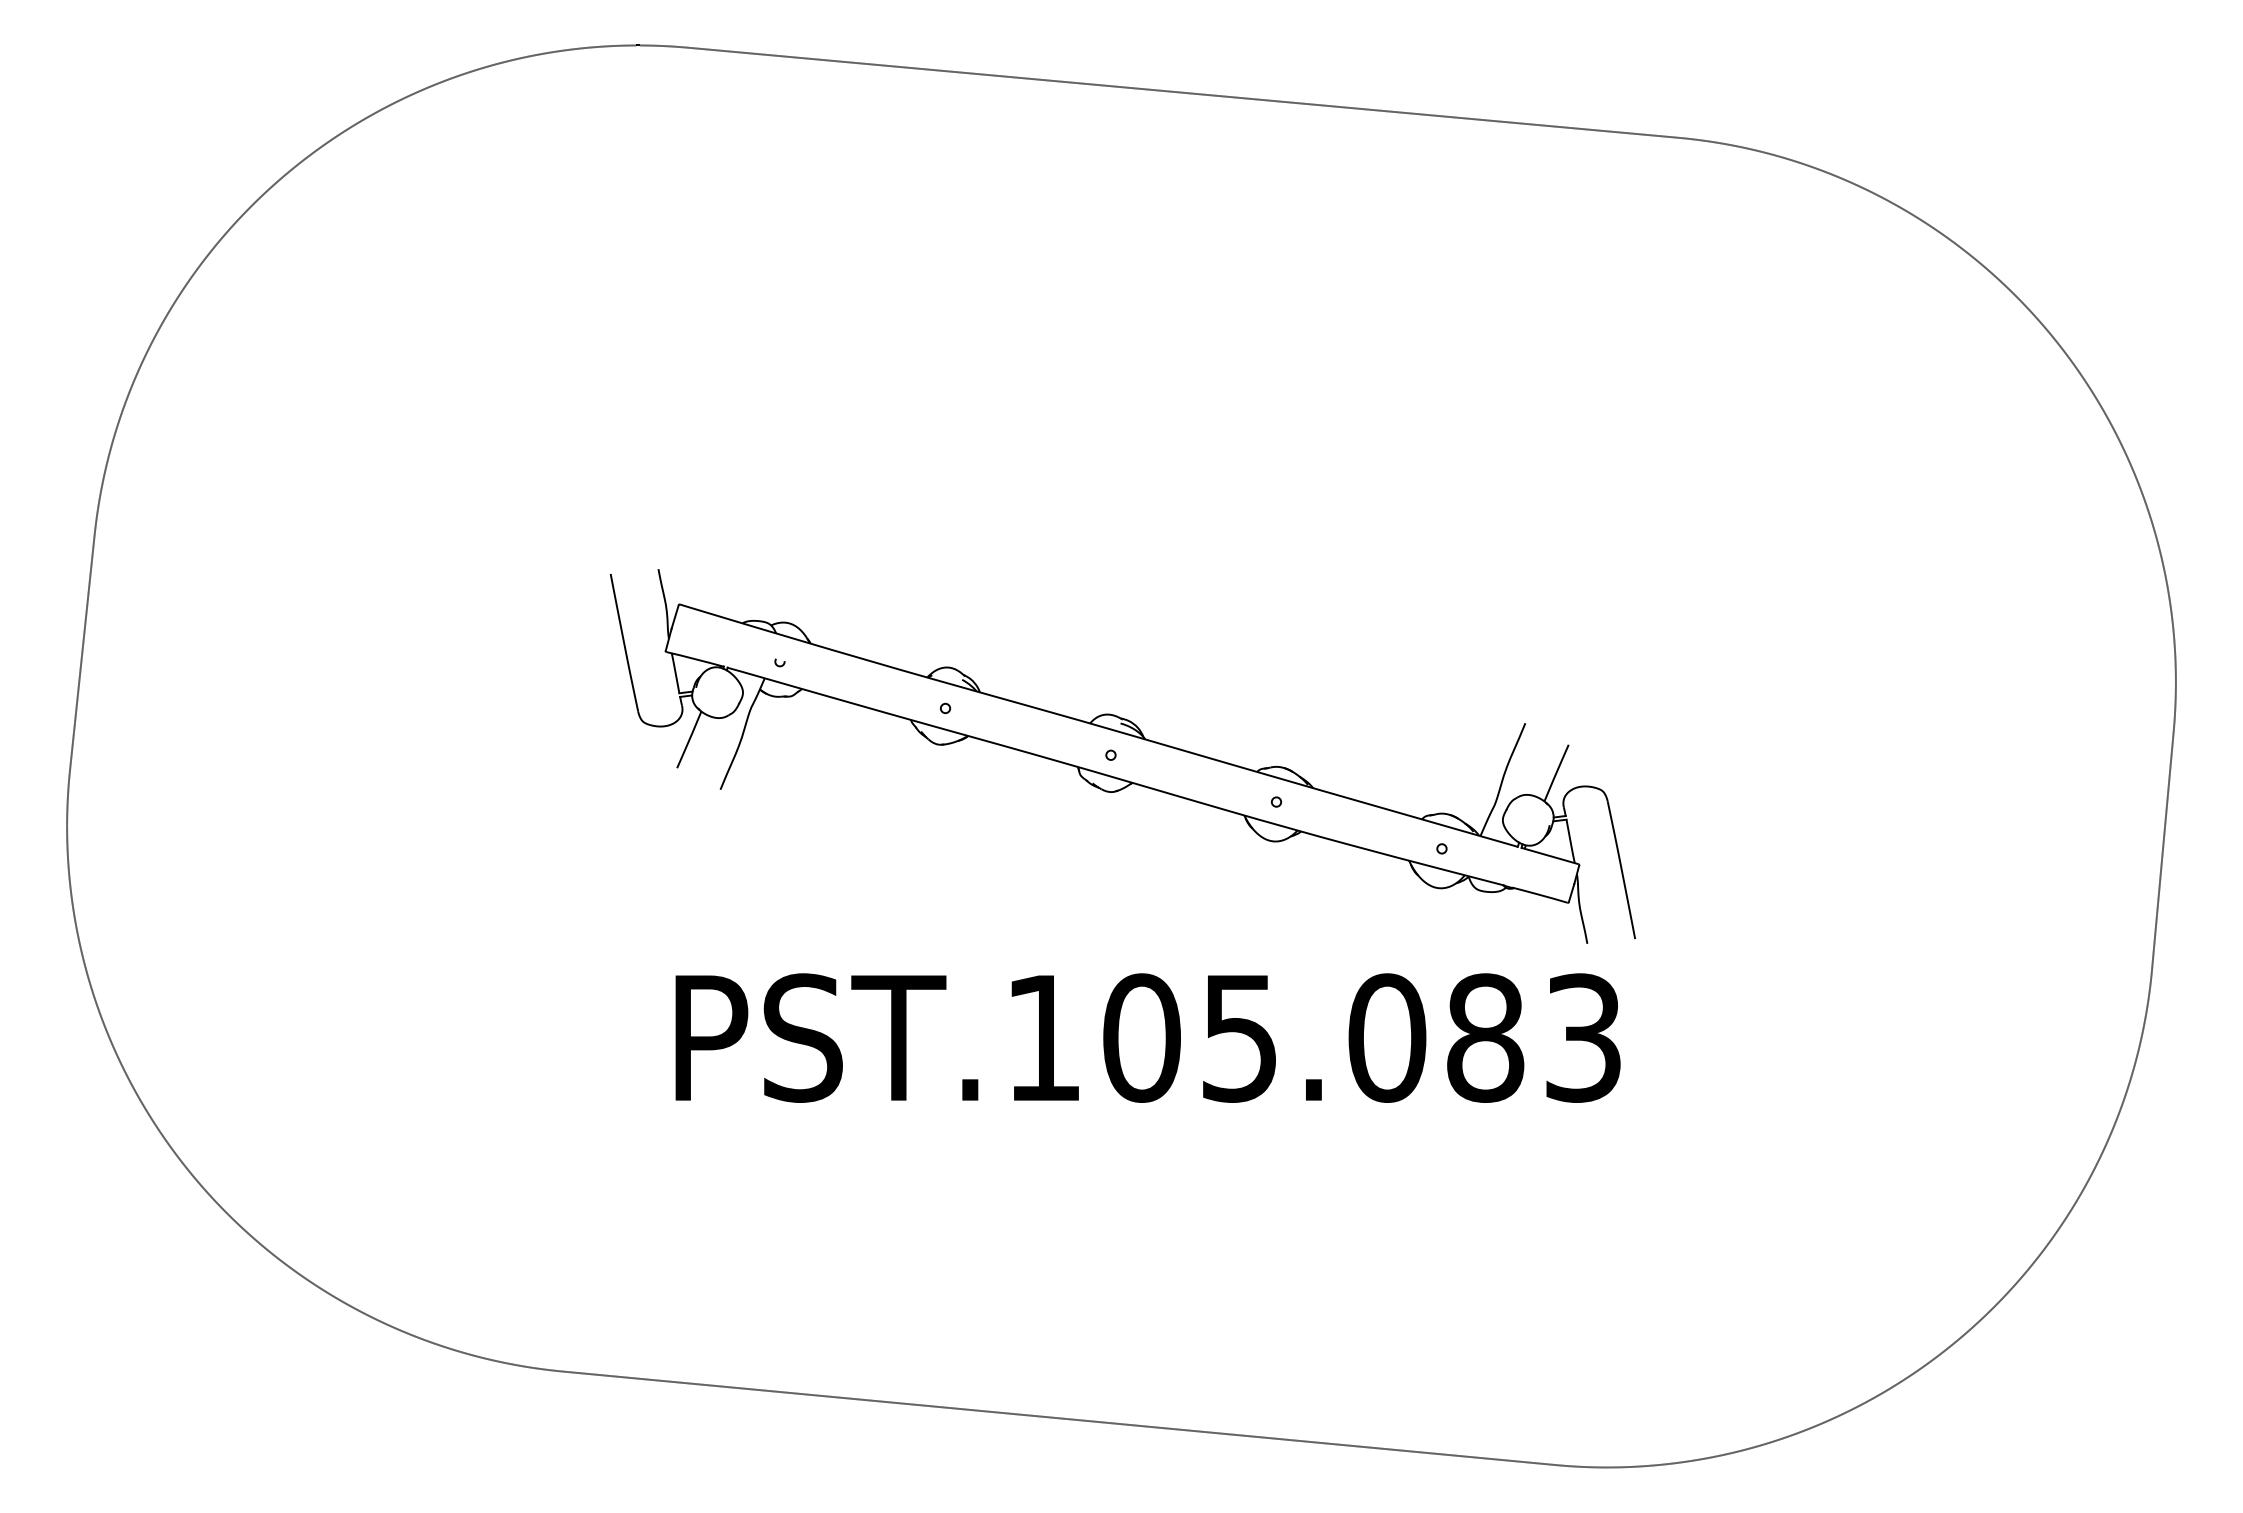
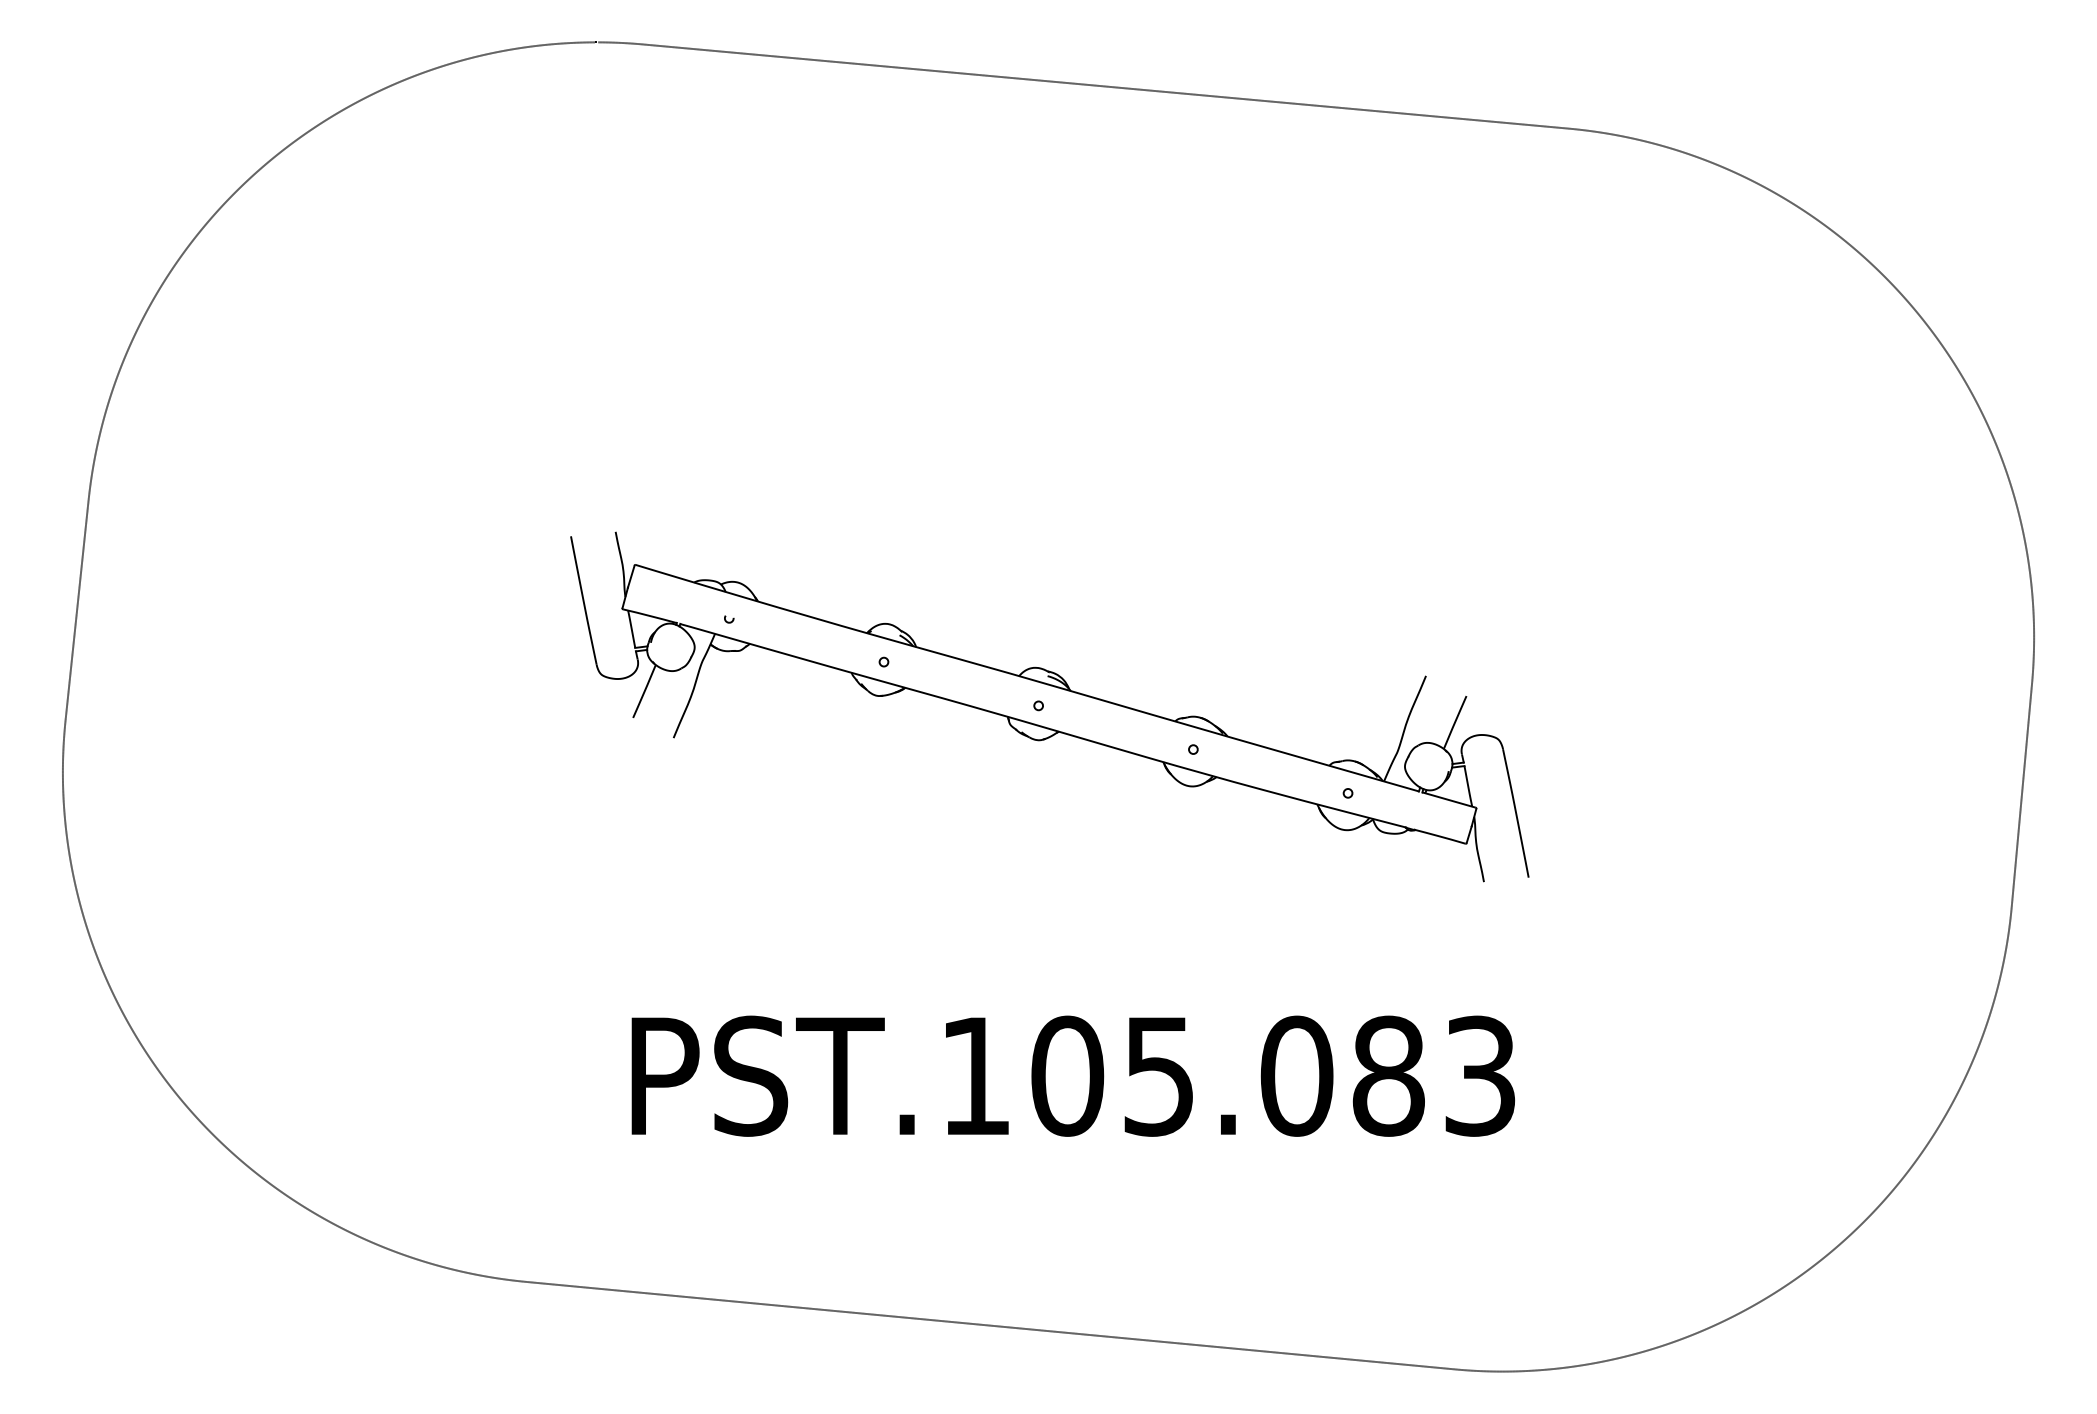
text: (1147, 1037) -> (1072, 1075), moved

